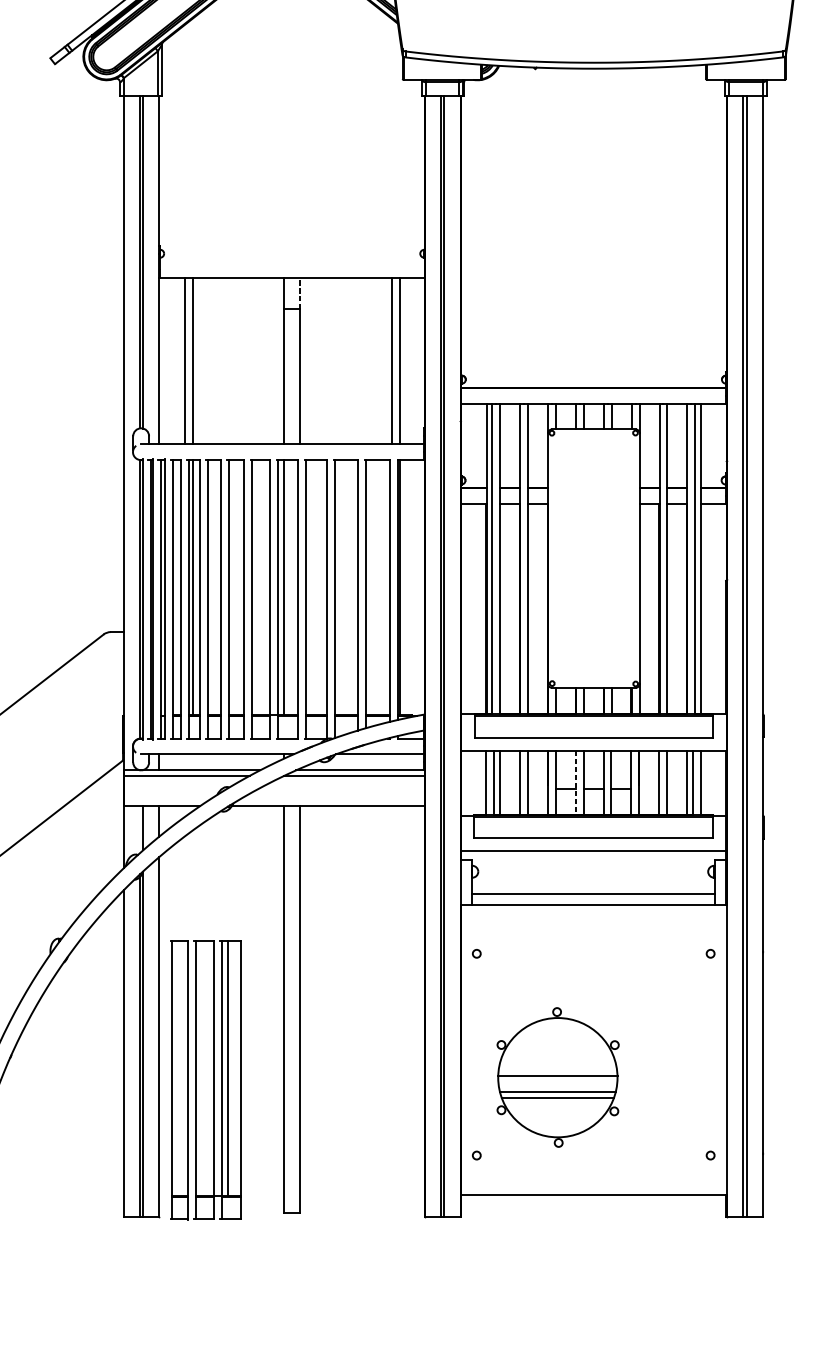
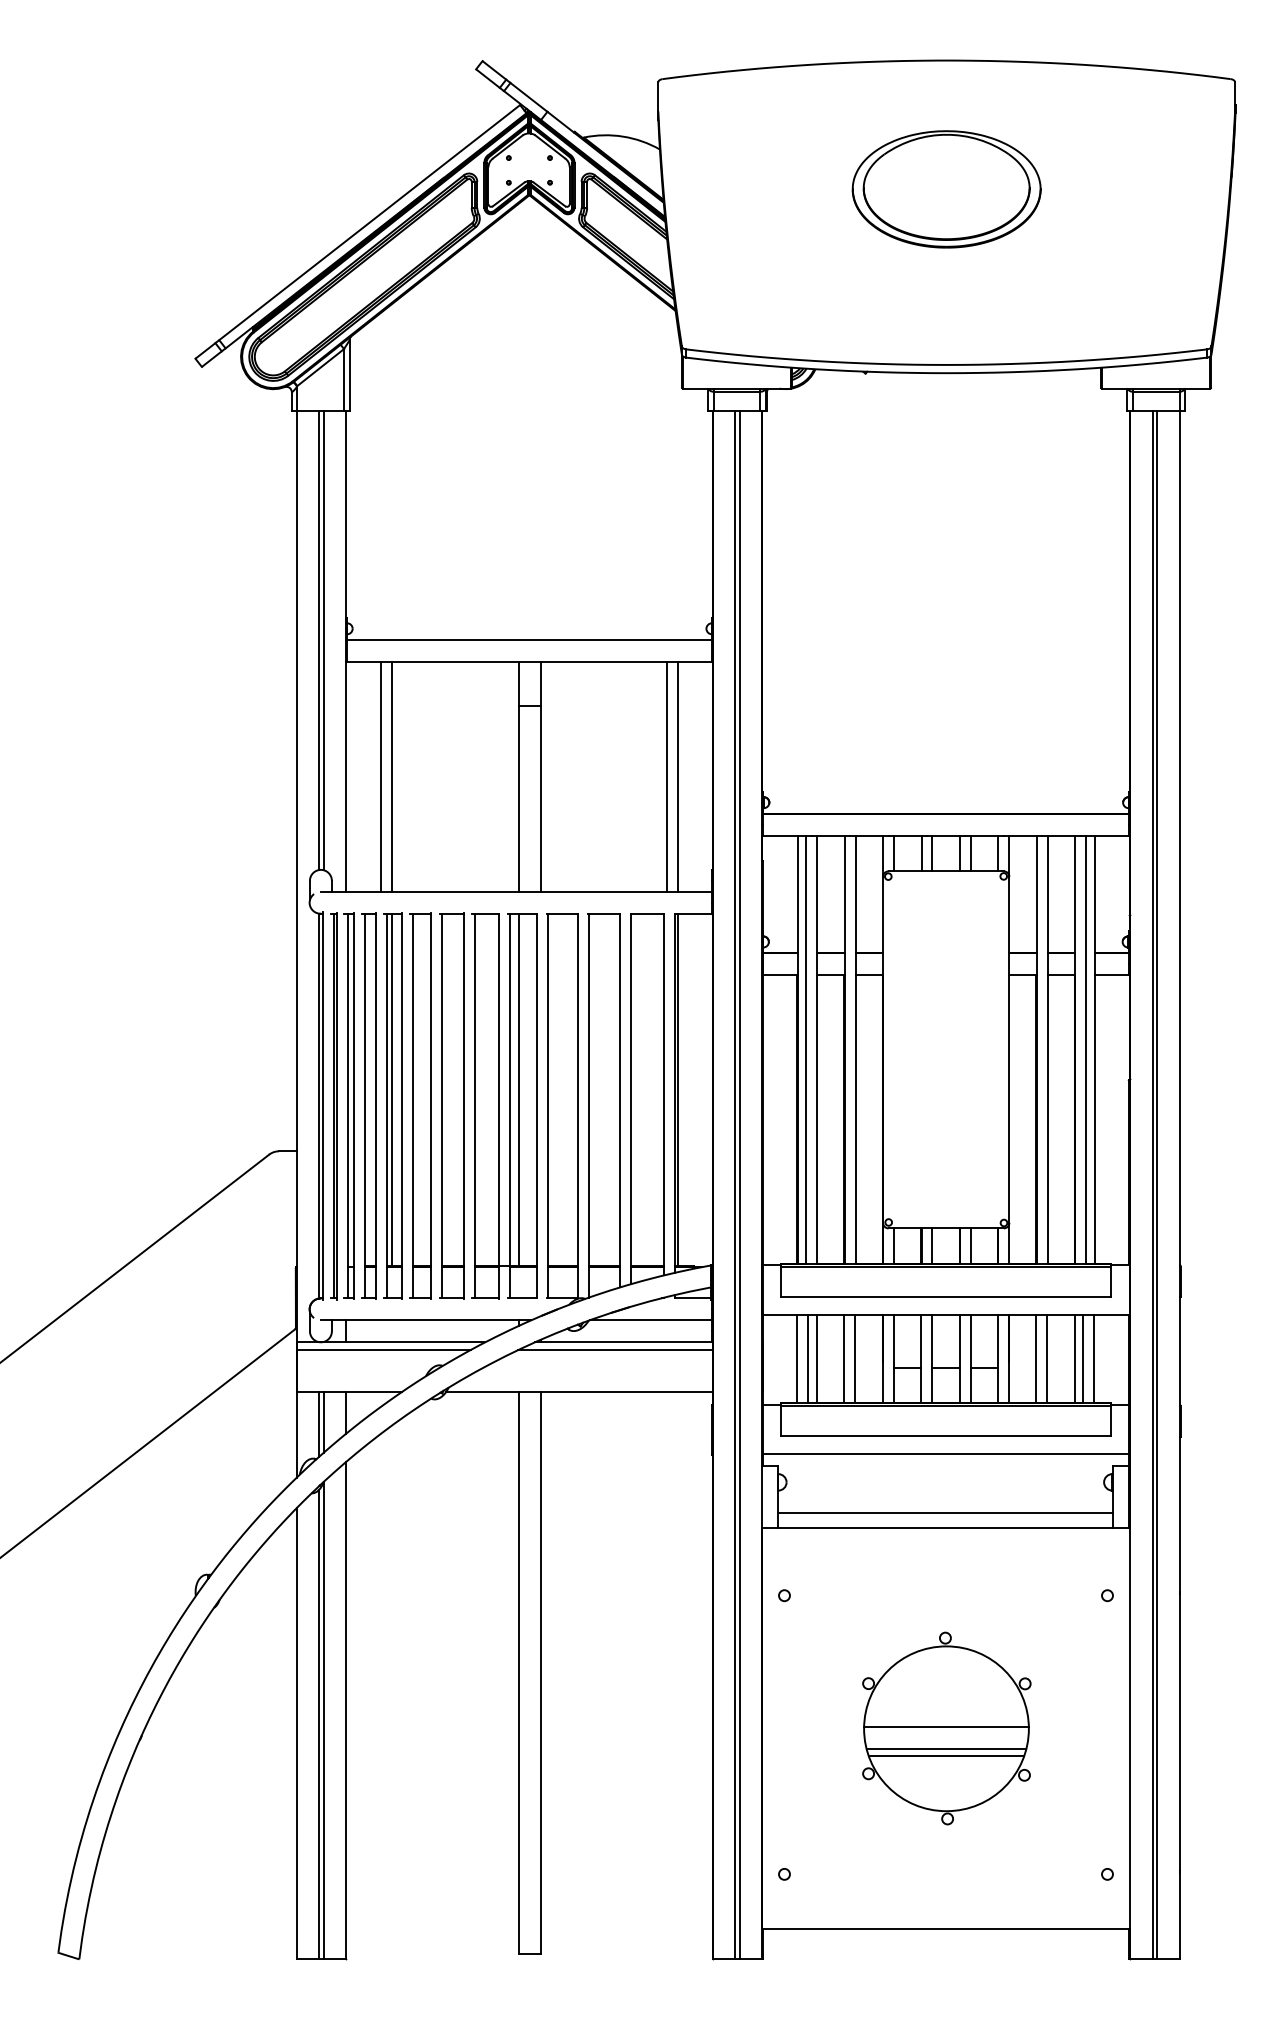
line: (292, 261) -> (529, 639), added
line: (300, 293) -> (540, 683), dashed -> solid
line: (575, 782) -> (921, 1359), dashed -> solid
line: (140, 829) -> (319, 1423), added
part: (557, 1077) -> (946, 1728), moved
part: (206, 1079) -> (410, 1769), removed

